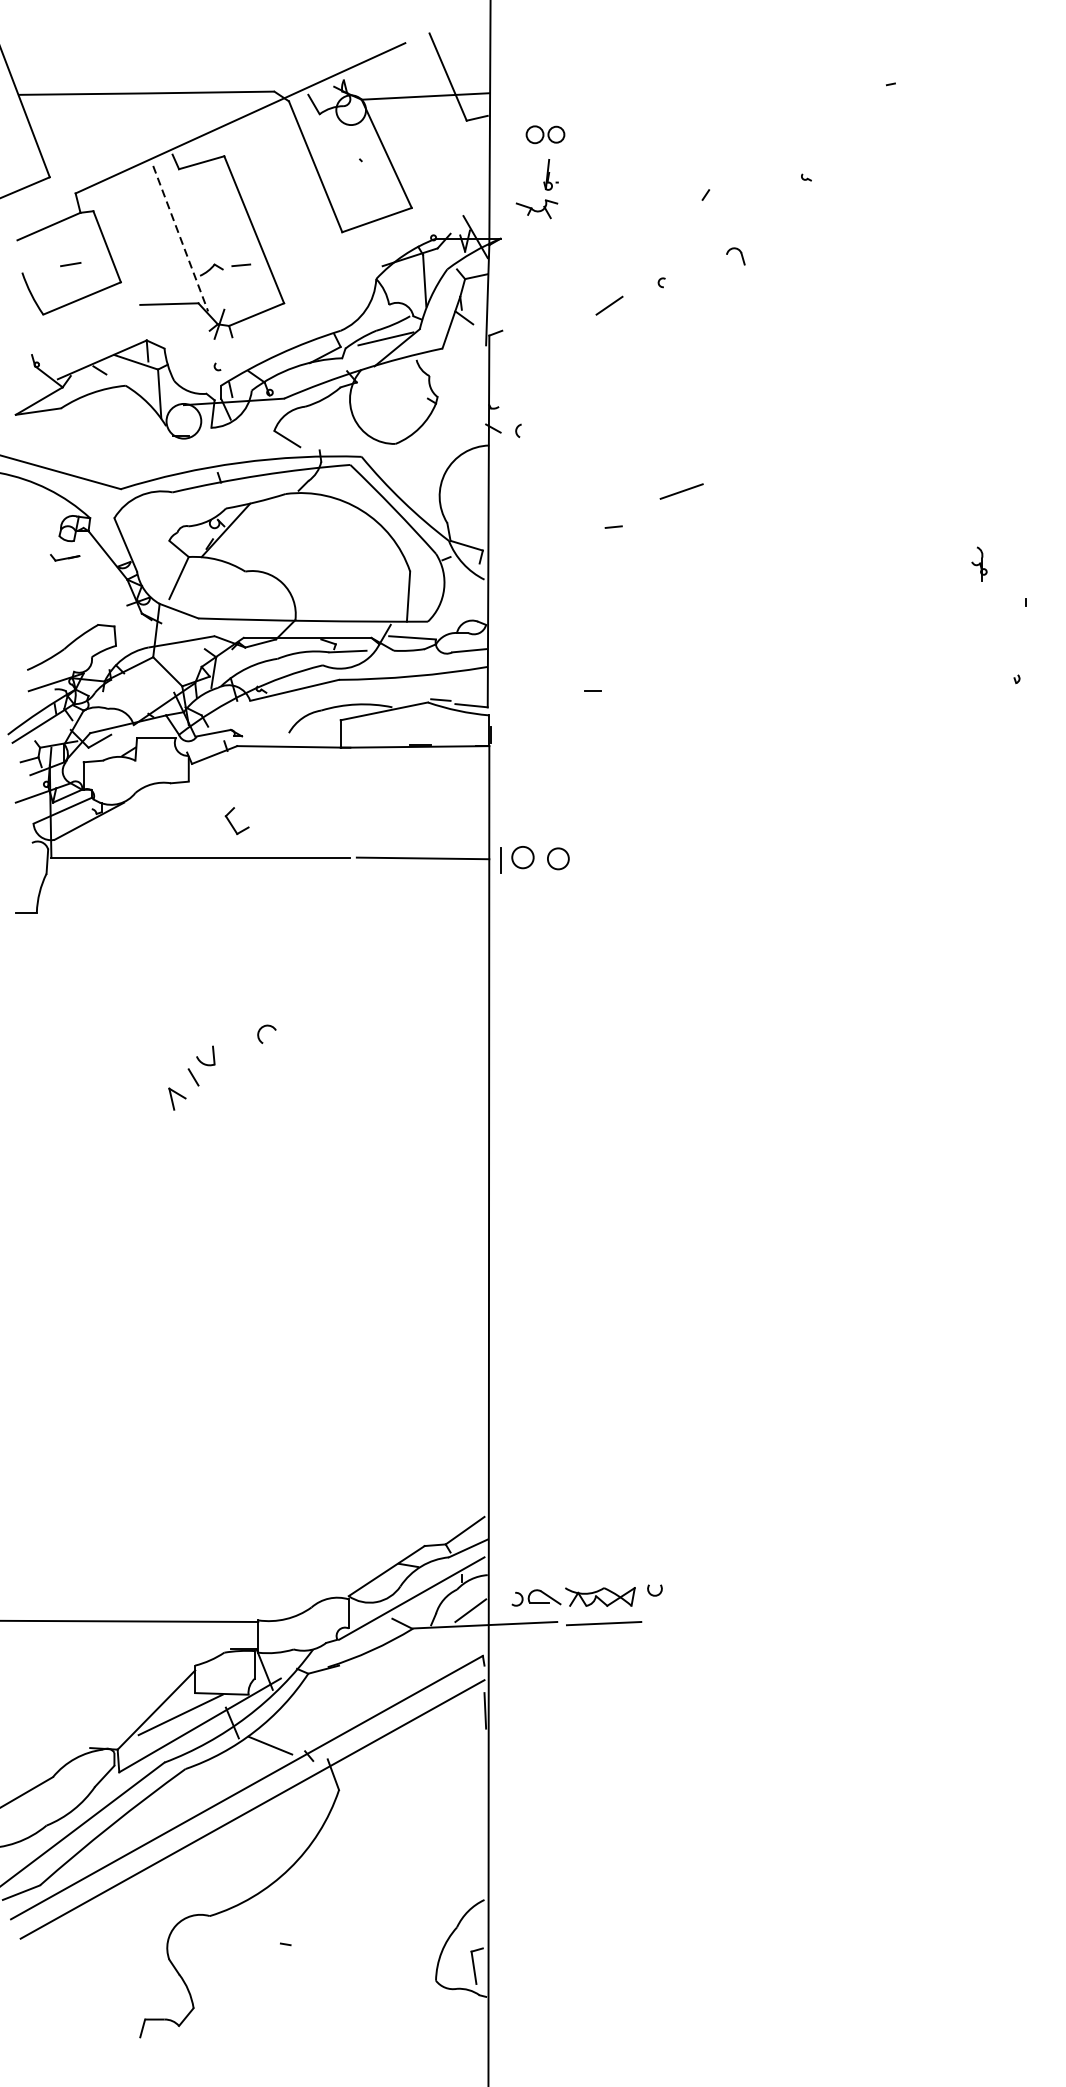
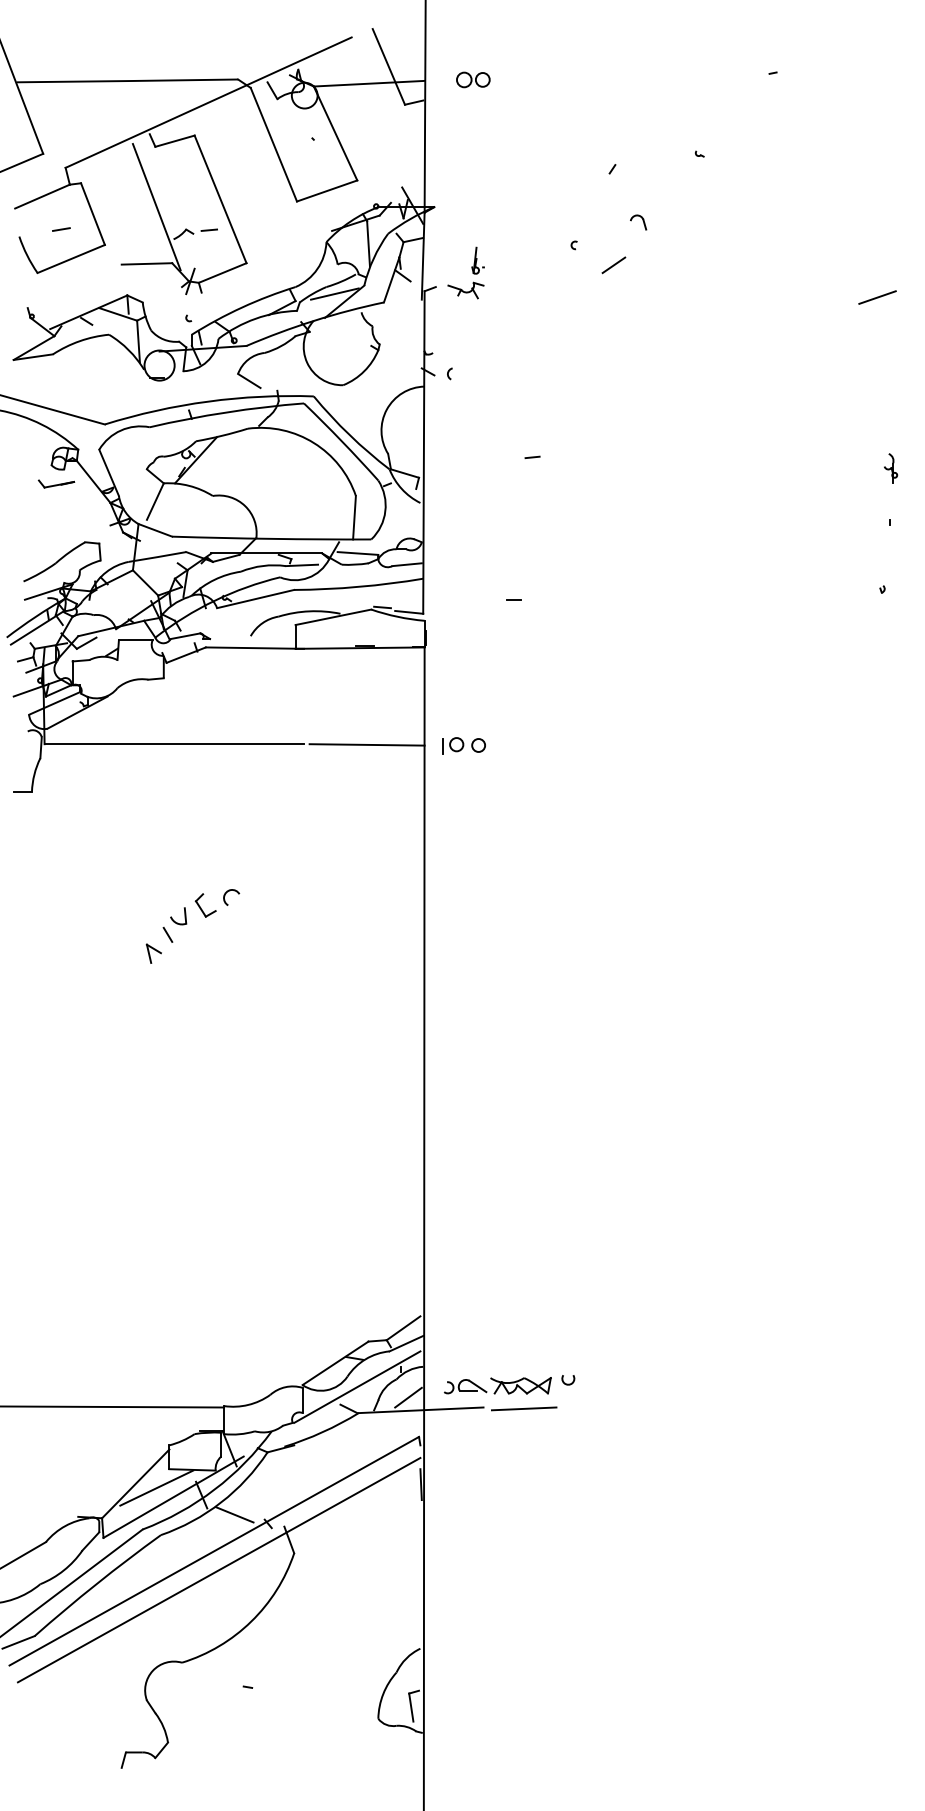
part: (545, 134) -> (473, 79), moved
part: (543, 184) -> (471, 269), moved
line: (180, 239) -> (156, 207), dashed -> solid
line: (609, 305) -> (613, 265), moved
line: (681, 491) -> (877, 297), moved
part: (65, 557) -> (56, 483), size x1.43
part: (980, 564) -> (891, 468), moved
part: (236, 821) -> (205, 905), moved
part: (534, 859) -> (463, 745), size x0.71

